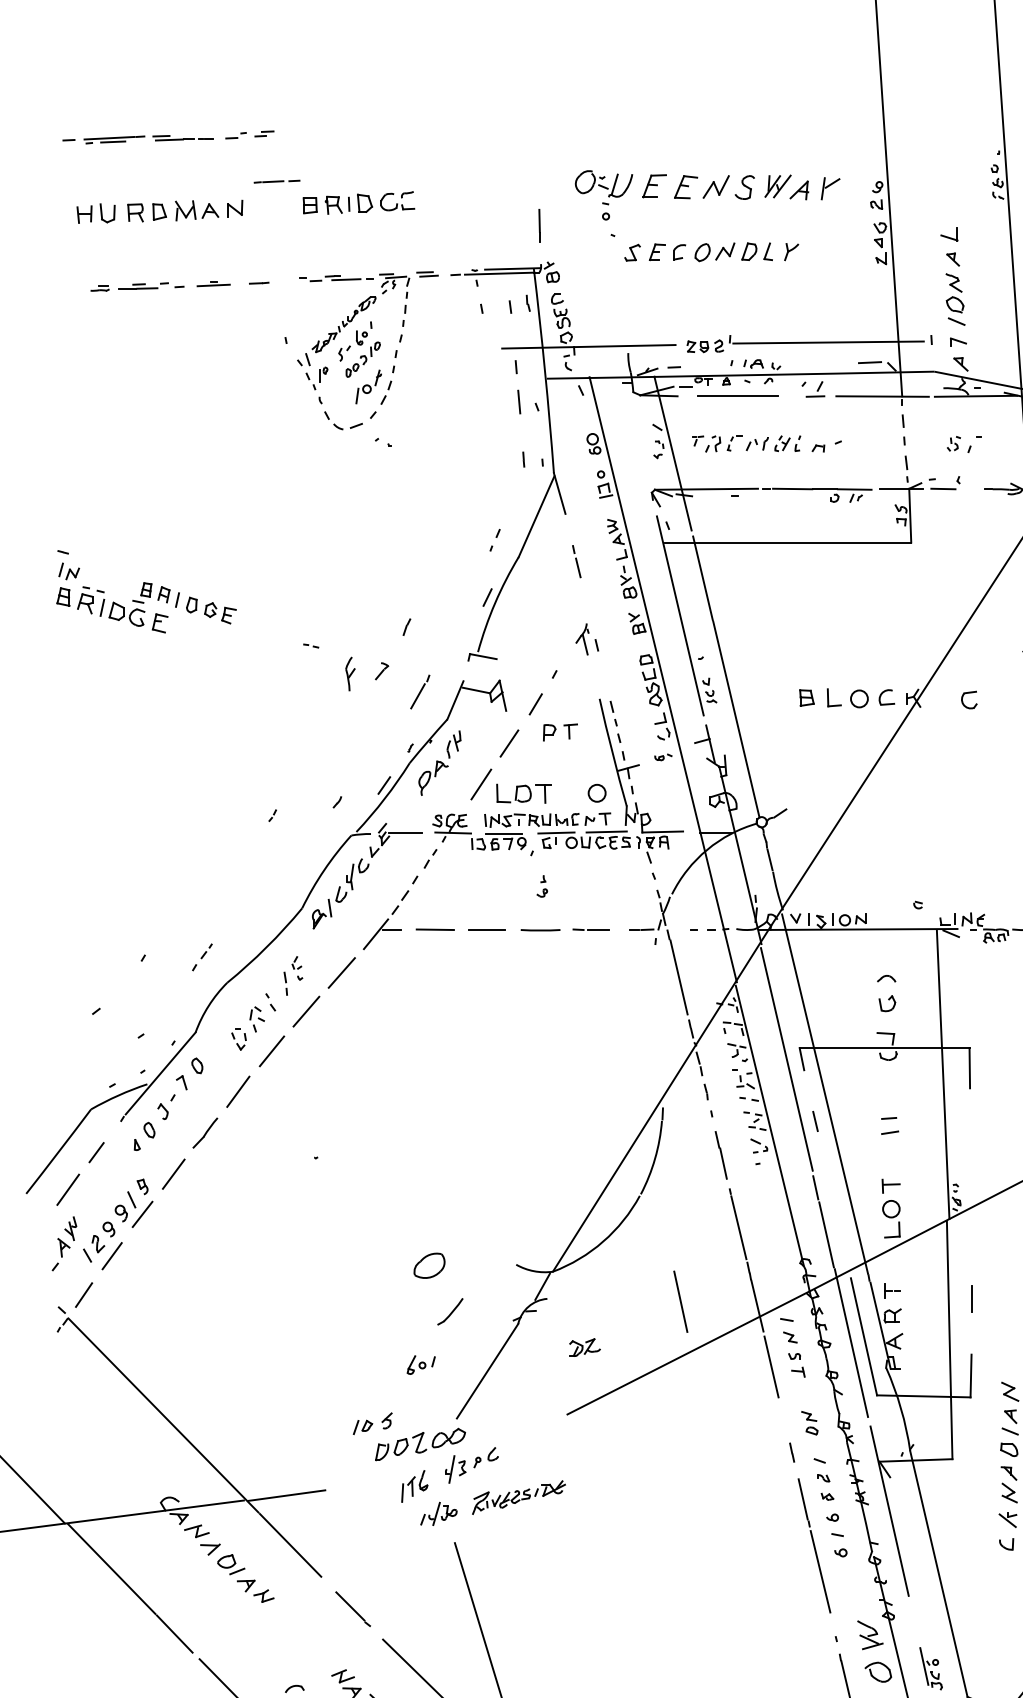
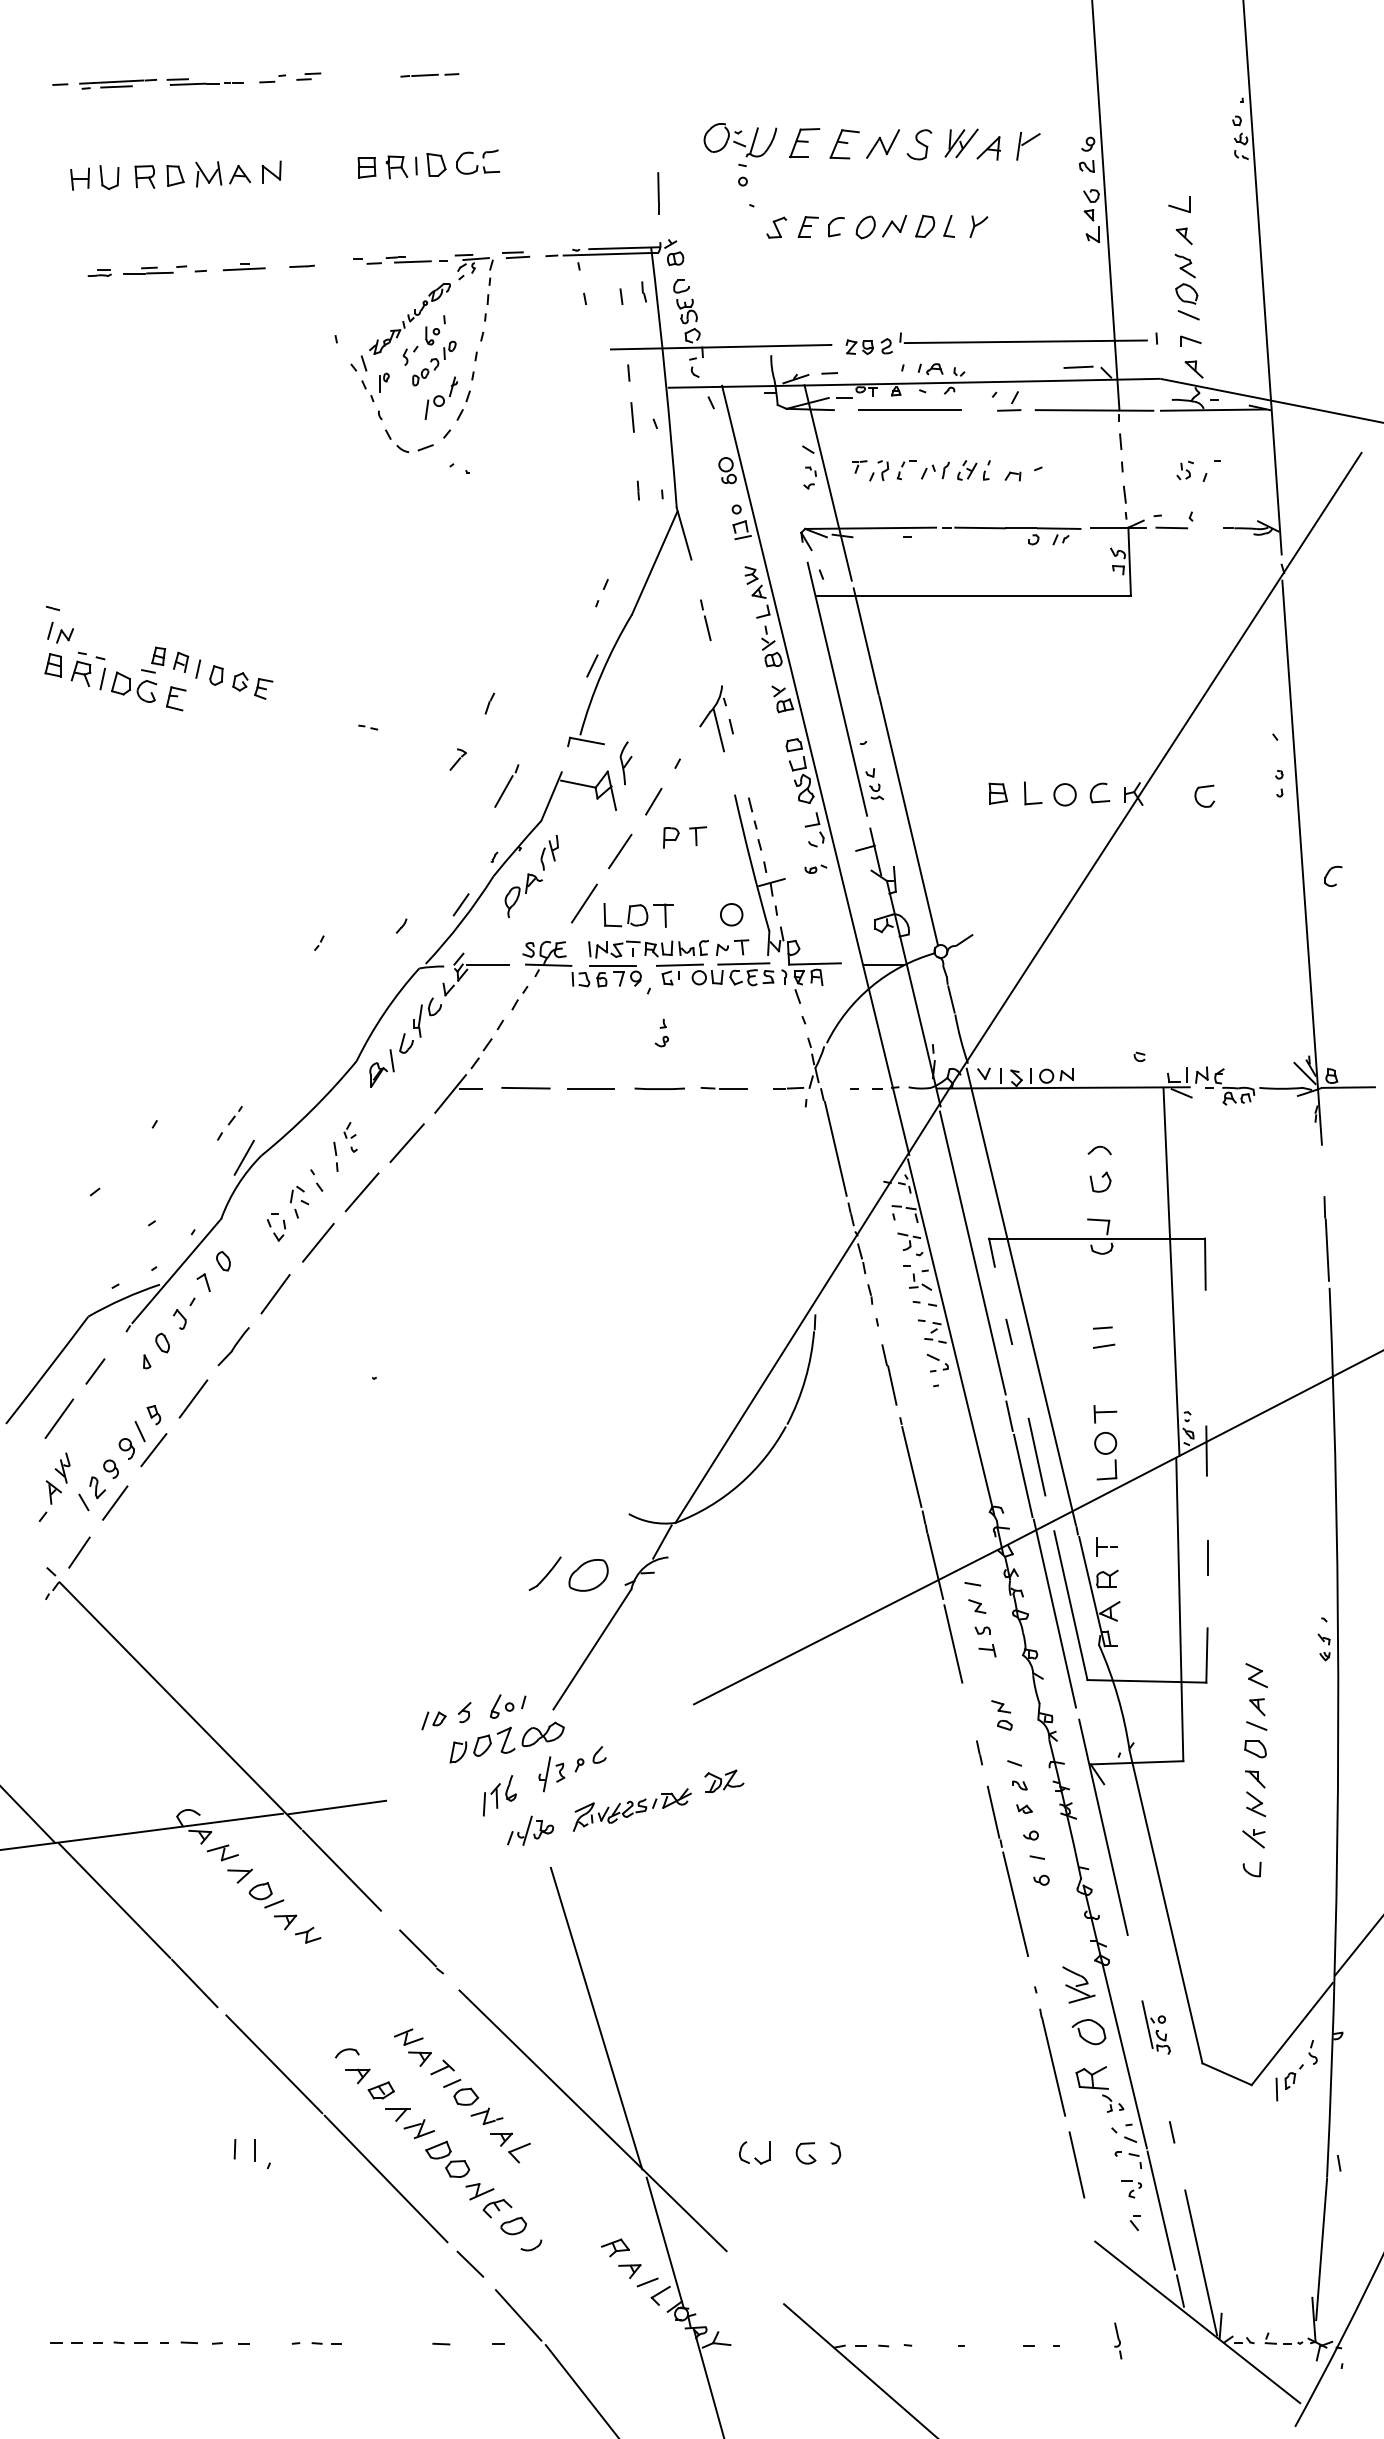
line: (276, 181) -> (429, 75), moved
part: (582, 638) -> (712, 718), size x1.67
part: (349, 674) -> (625, 763), moved
line: (213, 984) -> (243, 1157), added
line: (970, 1214) -> (1206, 1450), added
part: (429, 1265) -> (588, 1575), moved
line: (680, 1301) -> (1036, 1456), moved
part: (585, 1346) -> (724, 1780), moved
part: (420, 1365) -> (507, 1706), moved

